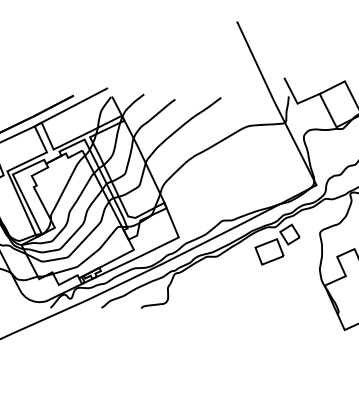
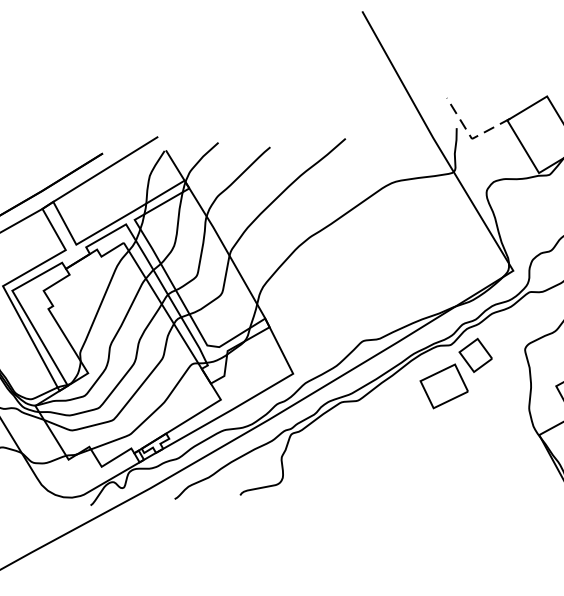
line: (297, 102) -> (471, 137), solid -> dashed

